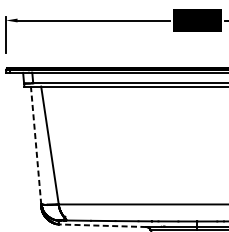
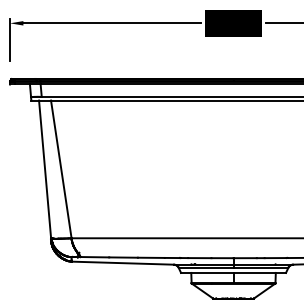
line: (36, 145) -> (45, 169), dashed -> solid
line: (102, 226) -> (122, 263), dashed -> solid

